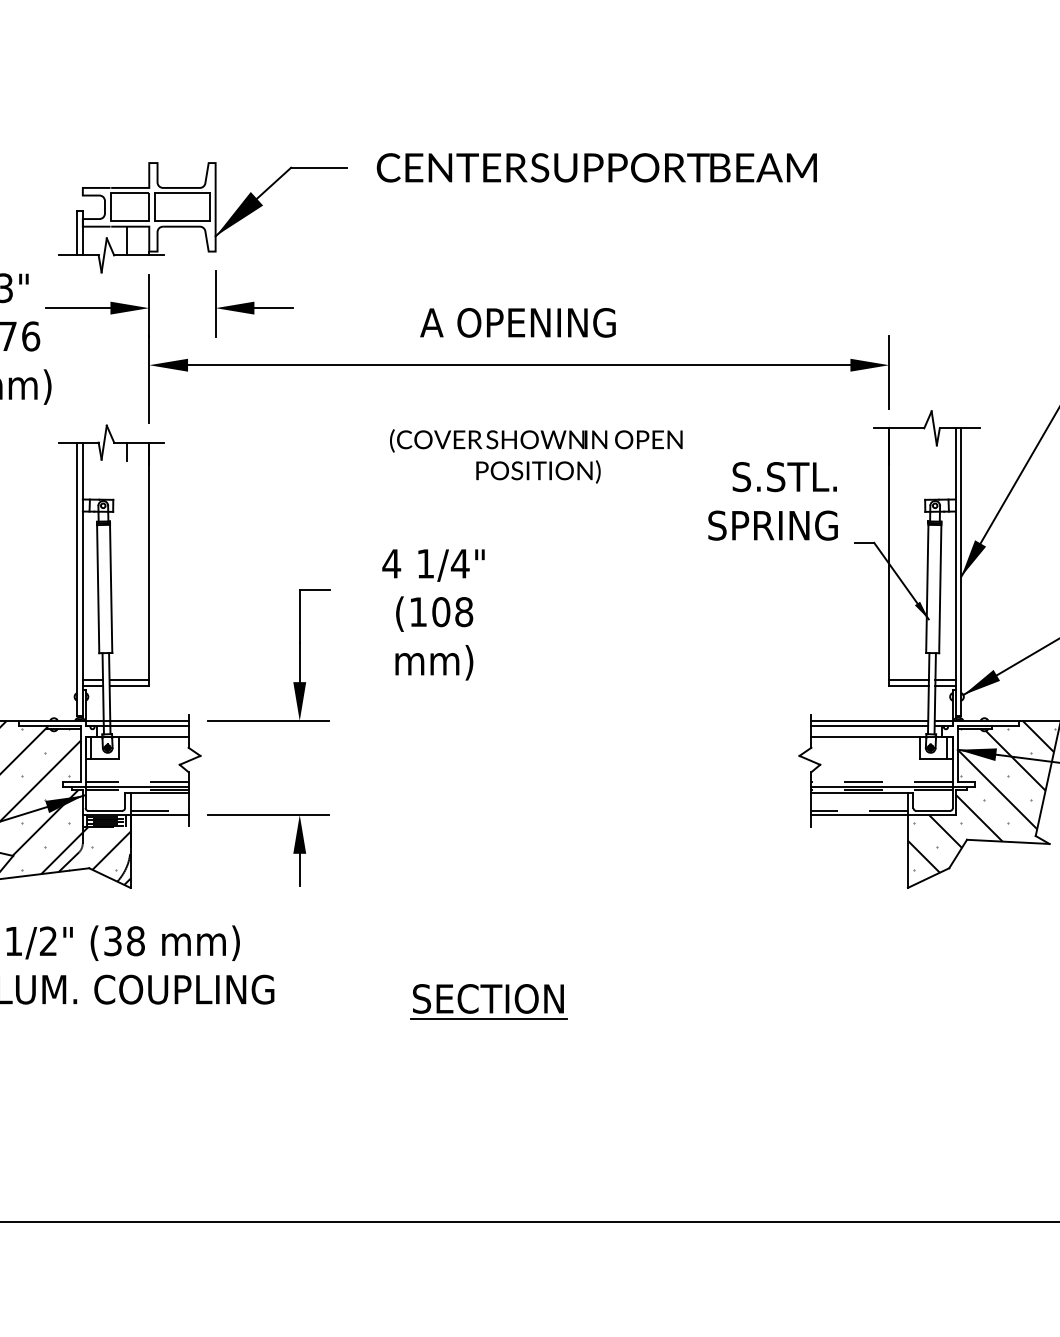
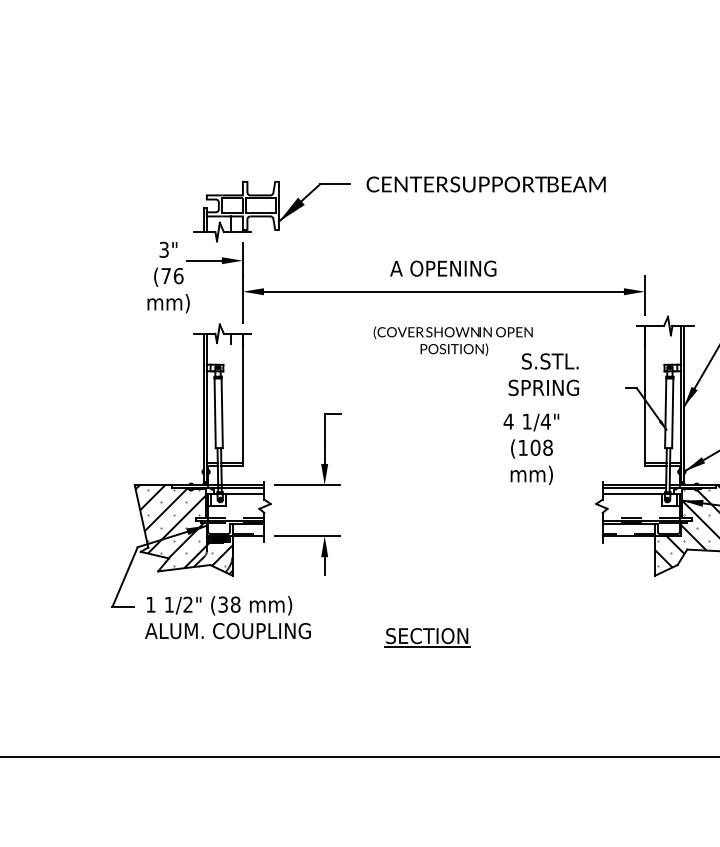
part: (253, 304) -> (299, 258), removed
text: (772, 500) -> (543, 374), moved
text: (433, 613) -> (531, 448), moved

